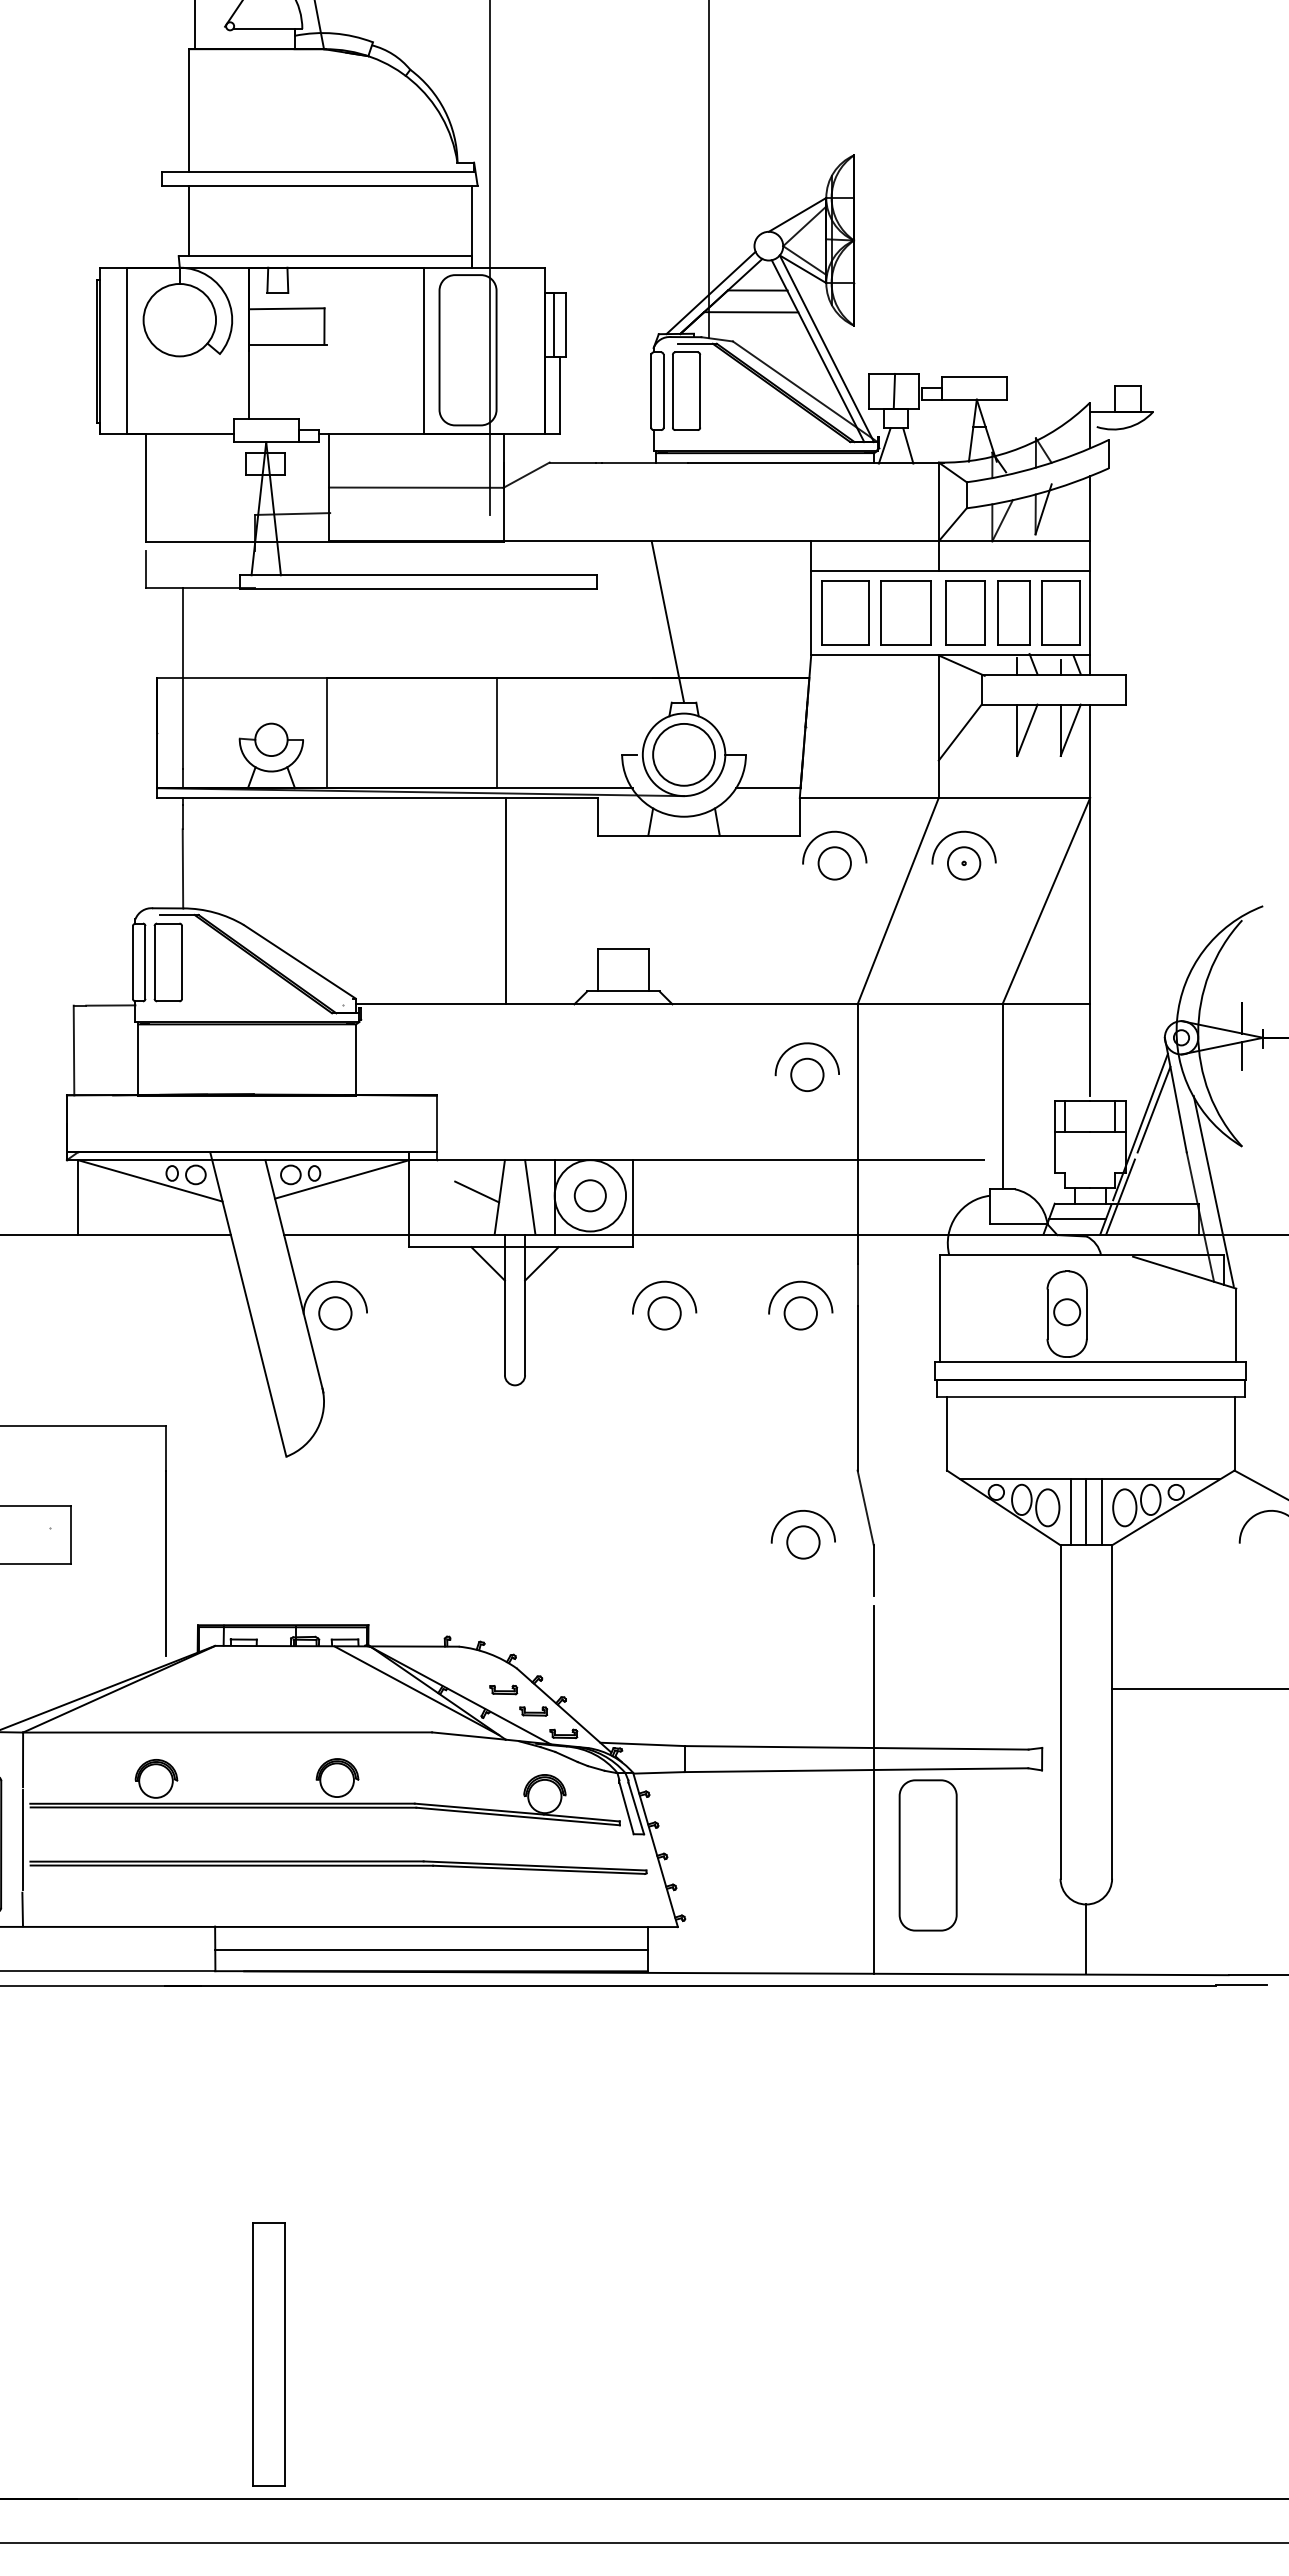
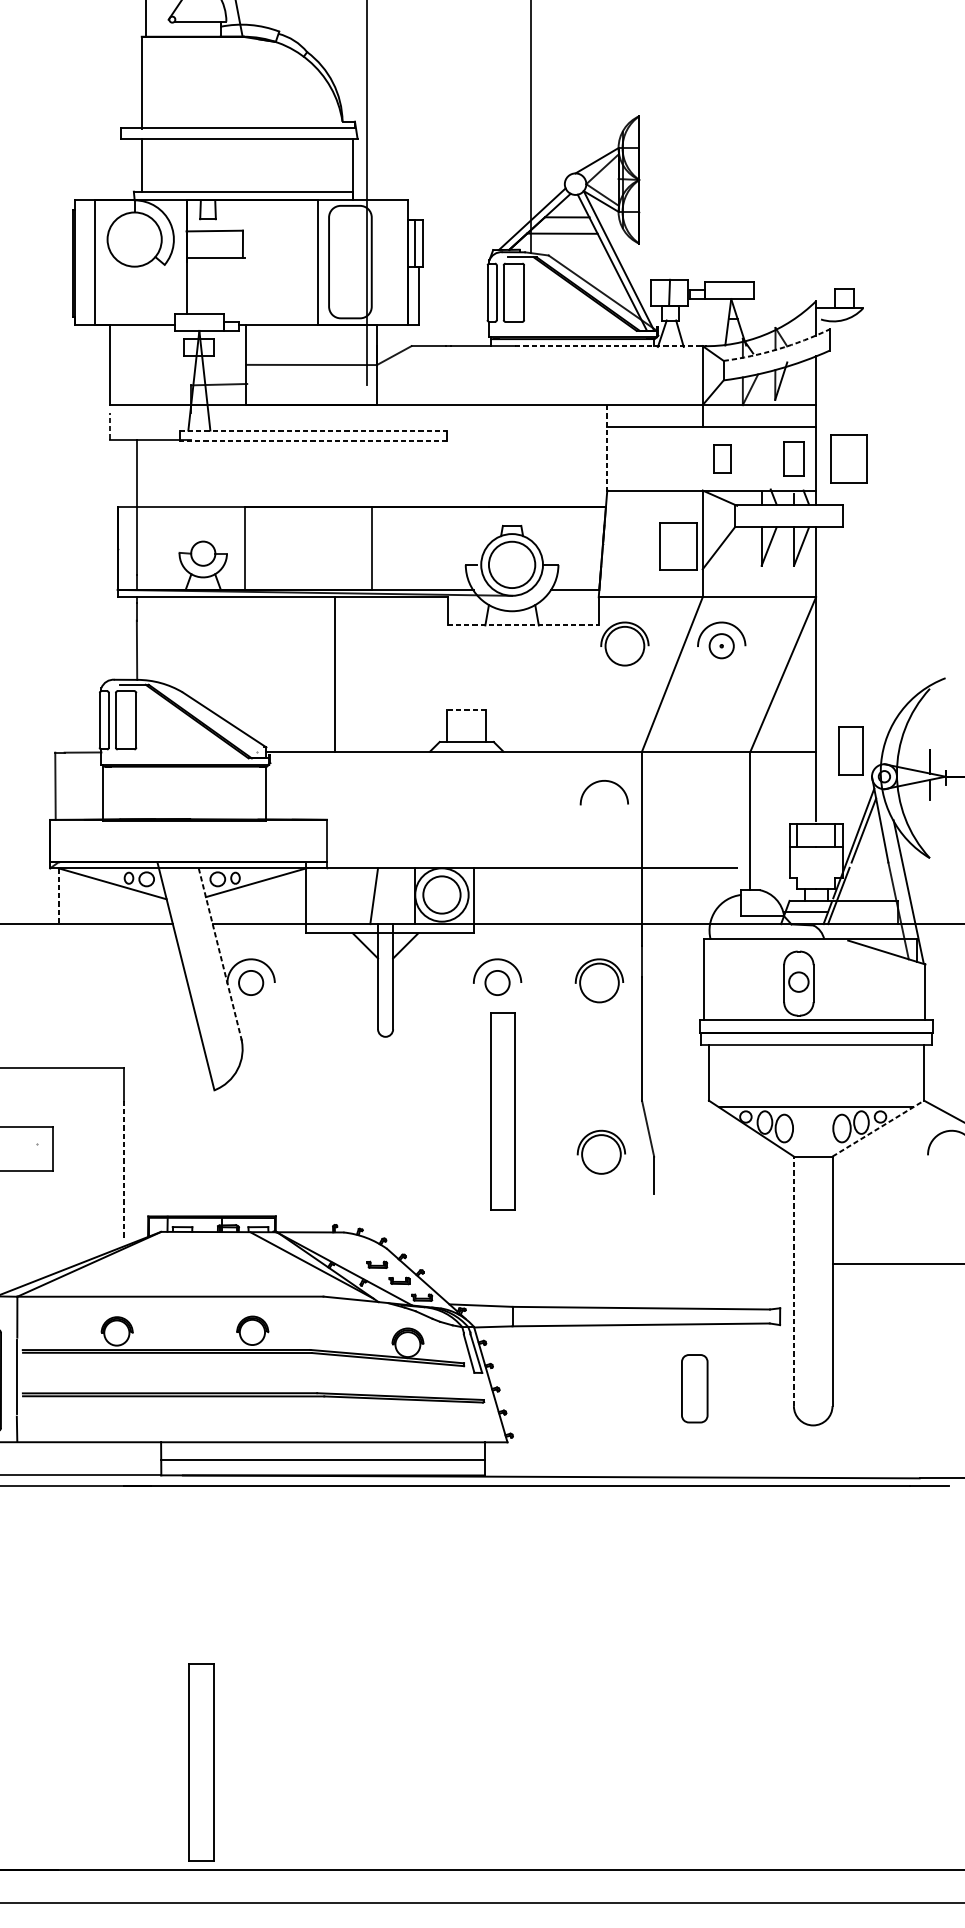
line: (815, 462) -> (610, 346), solid -> dashed
arc: (1039, 466) -> (778, 349), solid -> dashed
line: (146, 568) -> (109, 425), solid -> dashed
line: (418, 575) -> (313, 430), solid -> dashed
line: (418, 589) -> (313, 441), solid -> dashed
line: (811, 598) -> (607, 447), solid -> dashed
part: (845, 612) -> (849, 458), moved
part: (905, 612) -> (677, 545), moved
part: (965, 612) -> (722, 458), size x0.6
part: (1013, 612) -> (850, 750), moved
part: (1060, 612) -> (793, 458), size x0.7
line: (667, 621) -> (499, 465), removed
line: (698, 835) -> (522, 625), solid -> dashed
circle: (834, 863) -> (624, 646), size x1.6
line: (505, 901) -> (335, 674), moved
line: (623, 948) -> (466, 709), solid -> dashed
circle: (807, 1074) -> (604, 804), removed
line: (477, 1191) -> (357, 891), removed
circle: (589, 1195) -> (441, 894), size x1.6
line: (78, 1197) -> (58, 896), solid -> dashed
line: (530, 1197) -> (397, 896), removed
line: (294, 1276) -> (220, 955), solid -> dashed
circle: (800, 1313) -> (599, 983), size x1.6
part: (671, 1485) -> (502, 1111), added
line: (1173, 1507) -> (878, 1128), solid -> dashed
line: (1070, 1512) -> (801, 1132), removed
line: (1086, 1512) -> (813, 1132), removed
line: (1101, 1512) -> (824, 1132), removed
circle: (803, 1542) -> (601, 1154), size x1.6
line: (166, 1563) -> (124, 1170), solid -> dashed
line: (1060, 1711) -> (793, 1280), solid -> dashed
line: (873, 1789) -> (653, 1339), removed
part: (927, 1855) -> (694, 1388), size x0.6
line: (1086, 1939) -> (813, 1451), removed

